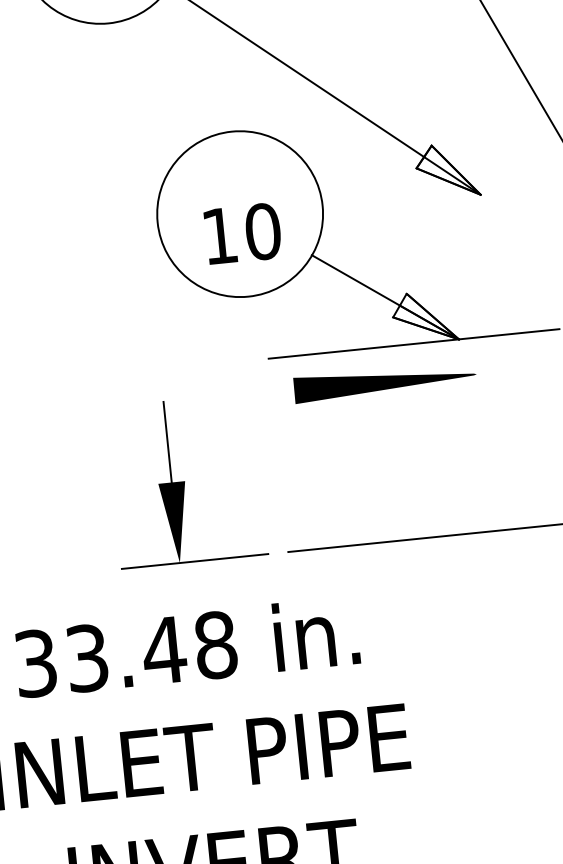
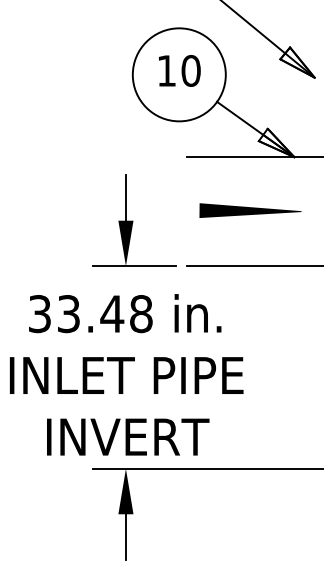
text: (242, 232) -> (179, 70), moved
part: (384, 381) -> (250, 210), moved

